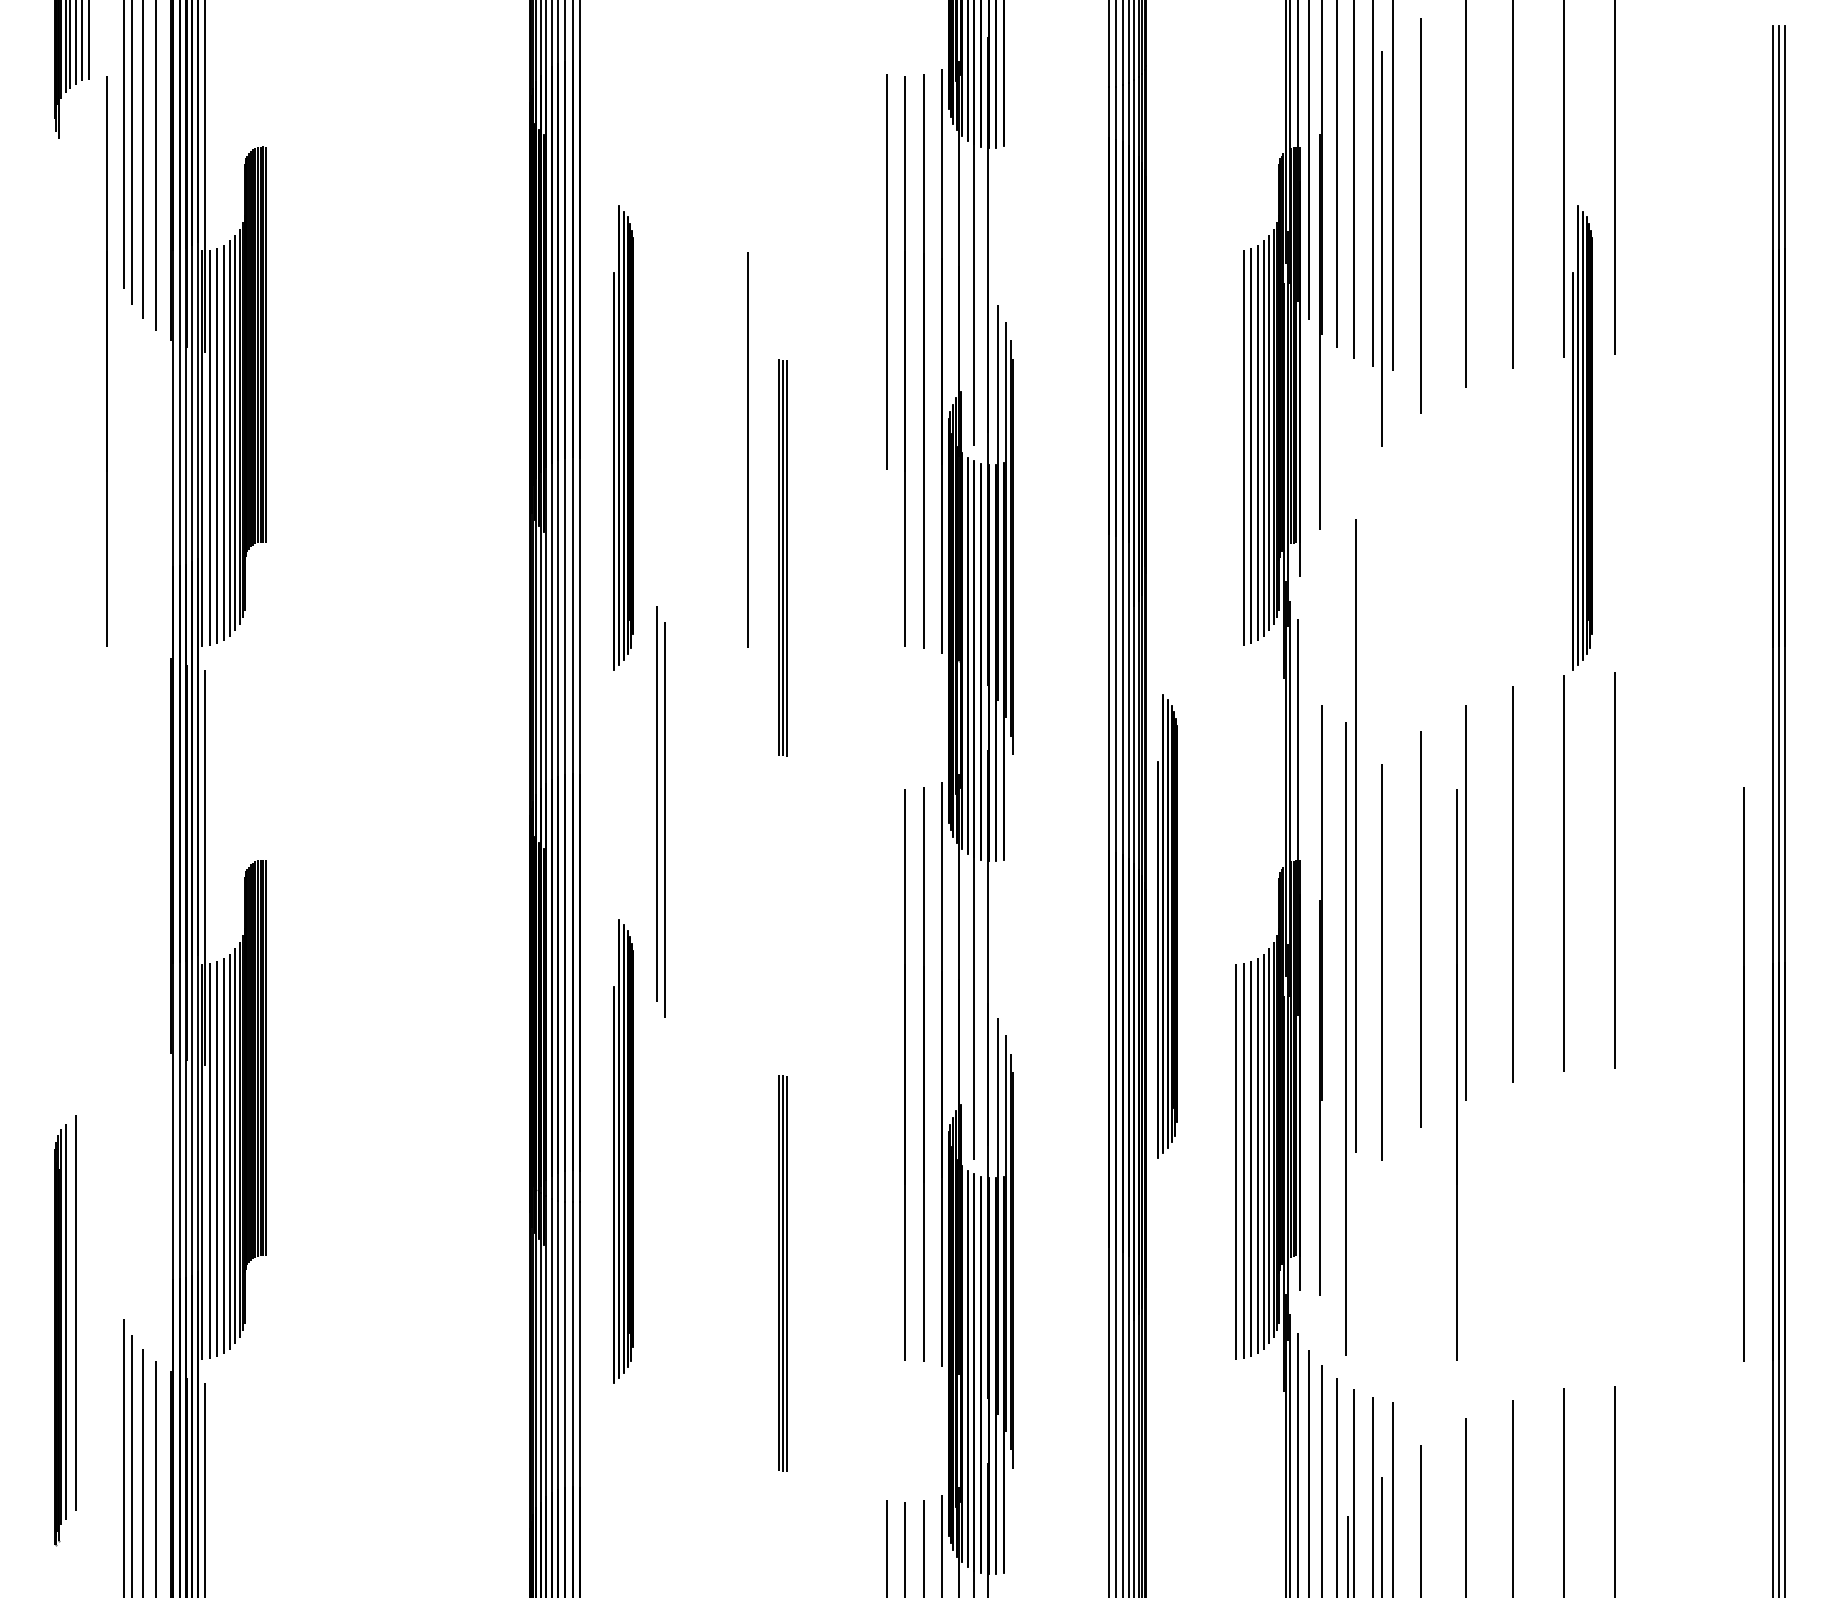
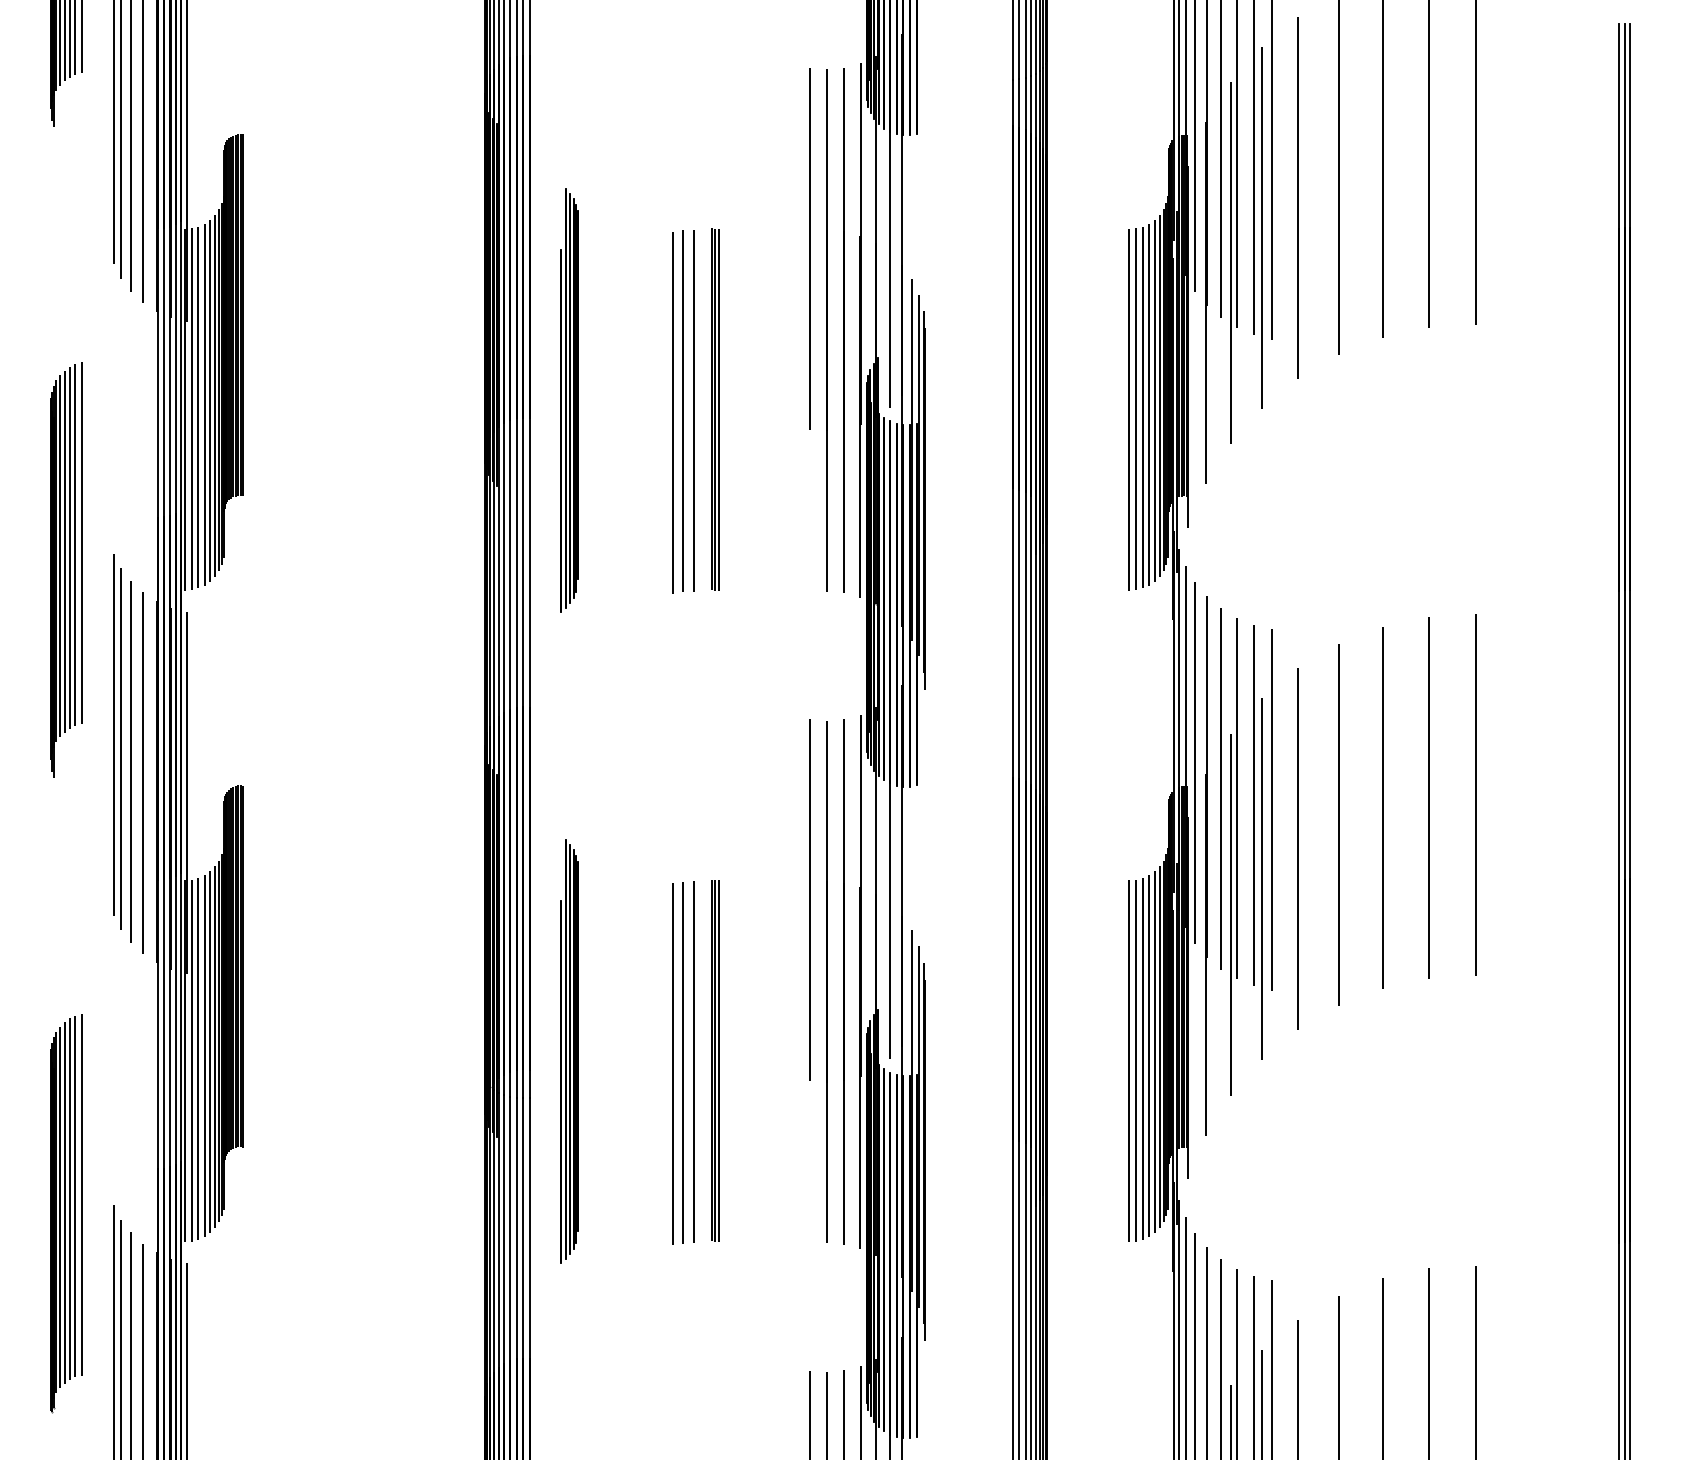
line: (1347, 287) -> (1230, 262), added
line: (106, 361) -> (97, 330), removed
part: (1582, 437) -> (1445, 399), removed
line: (759, 448) -> (693, 409), added
line: (1236, 448) -> (1129, 409), added
line: (735, 451) -> (671, 412), added
part: (782, 557) -> (714, 408), moved
part: (71, 623) -> (65, 569), added
part: (660, 811) -> (116, 741), moved
line: (143, 833) -> (131, 761), added
line: (1308, 834) -> (1195, 762), added
line: (156, 846) -> (143, 773), added
line: (1337, 863) -> (1221, 788), added
line: (1373, 881) -> (1254, 805), added
line: (1392, 886) -> (1272, 809), added
part: (1167, 926) -> (1066, 846), removed
part: (1350, 937) -> (1233, 856), size x0.62
line: (886, 985) -> (809, 900), added
part: (1320, 1000) -> (1206, 865), moved
line: (1456, 1074) -> (1330, 981), removed
line: (1743, 1074) -> (1592, 981), removed
line: (759, 1162) -> (693, 1061), added
line: (747, 1163) -> (682, 1062), added
line: (735, 1164) -> (671, 1063), added
part: (782, 1273) -> (714, 1061), moved
line: (88, 1307) -> (81, 1194), added
line: (82, 1309) -> (75, 1196), added
line: (70, 1316) -> (64, 1202), added

